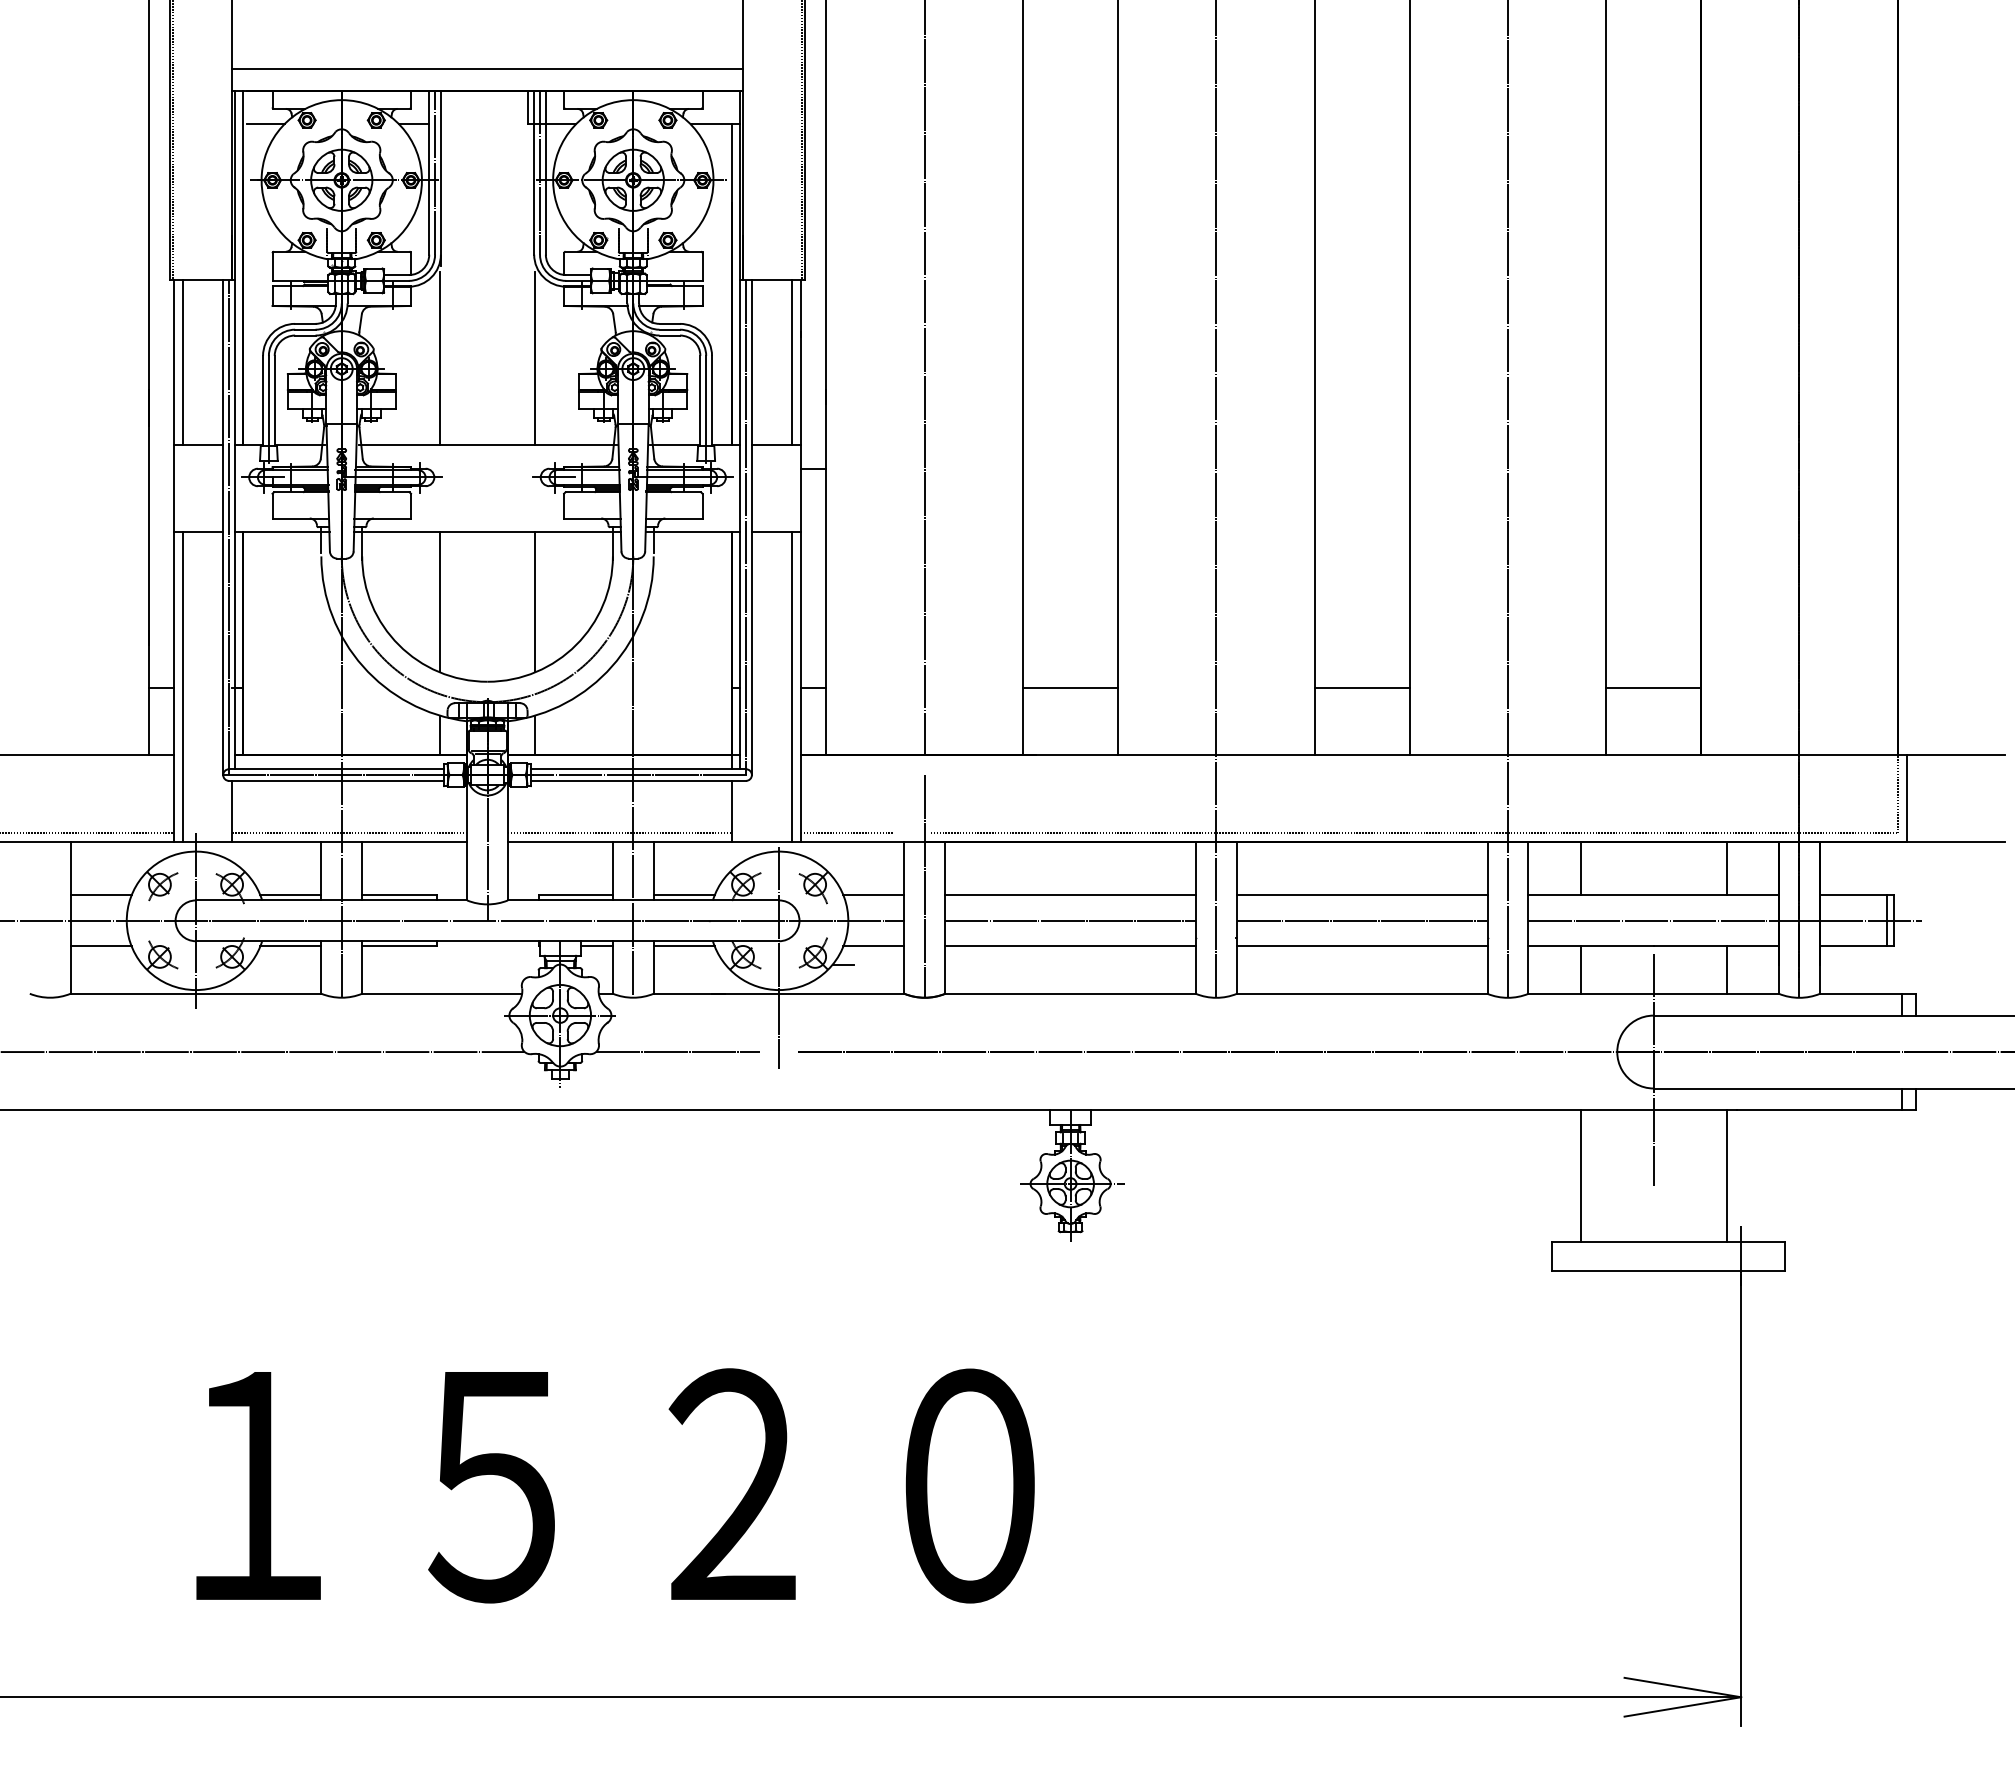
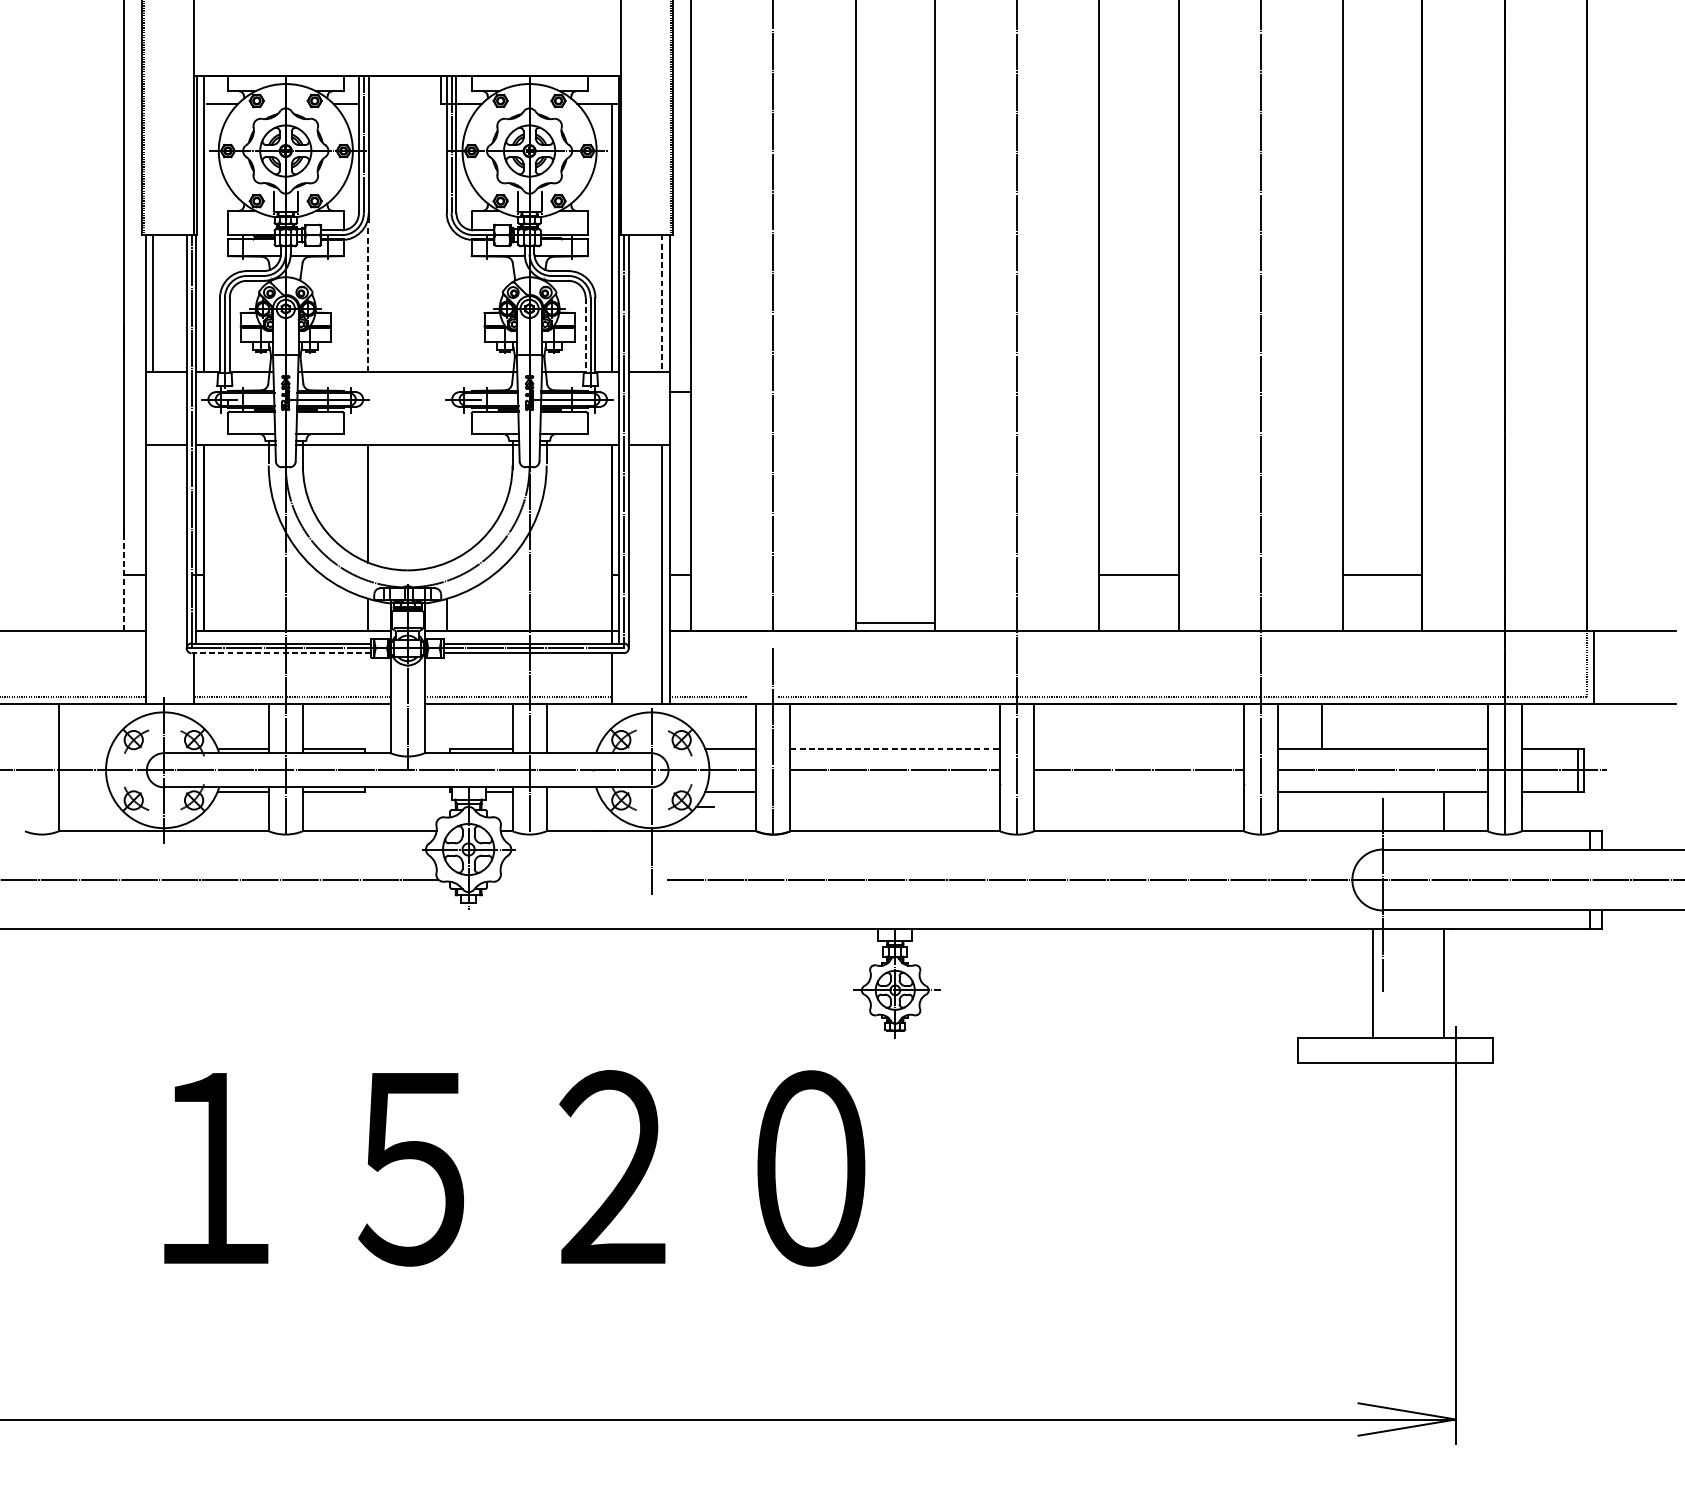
line: (487, 68) -> (407, 57), removed
line: (440, 358) -> (368, 300), solid -> dashed
line: (534, 358) -> (446, 300), removed
line: (792, 363) -> (662, 304), solid -> dashed
line: (700, 401) -> (585, 336), solid -> dashed
line: (534, 602) -> (446, 504), removed
line: (182, 687) -> (152, 575), removed
line: (1070, 687) -> (895, 622), moved
line: (148, 692) -> (124, 579), solid -> dashed
line: (336, 780) -> (281, 652), solid -> dashed
line: (1726, 868) -> (1443, 726), removed
line: (100, 895) -> (84, 749), removed
line: (683, 895) -> (571, 749), removed
line: (1071, 895) -> (896, 749), solid -> dashed
line: (1361, 895) -> (1138, 749), removed
line: (100, 946) -> (84, 791), removed
line: (683, 946) -> (571, 791), removed
line: (1070, 946) -> (895, 791), removed
line: (1361, 946) -> (1138, 791), removed
line: (1580, 969) -> (1321, 810), removed
line: (678, 1052) -> (567, 880), removed
line: (1580, 1175) -> (1372, 983), moved
text: (615, 1485) -> (514, 1168), moved

